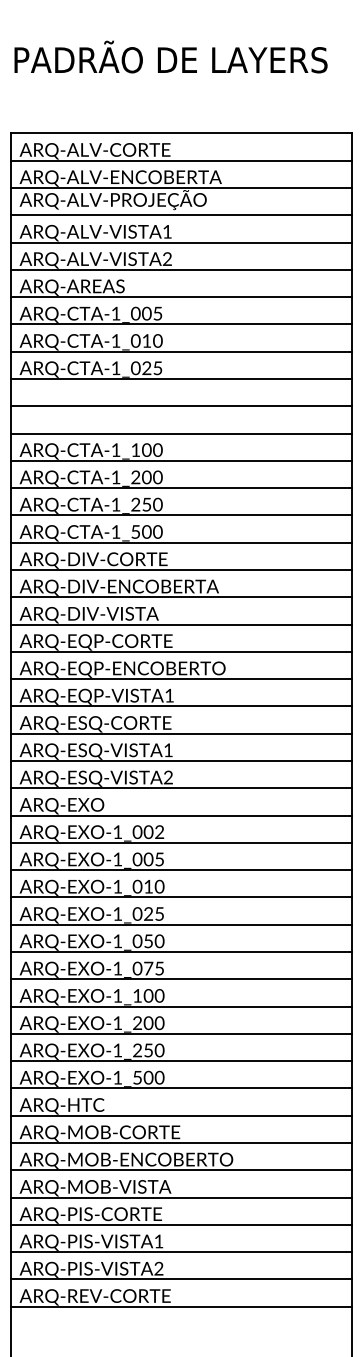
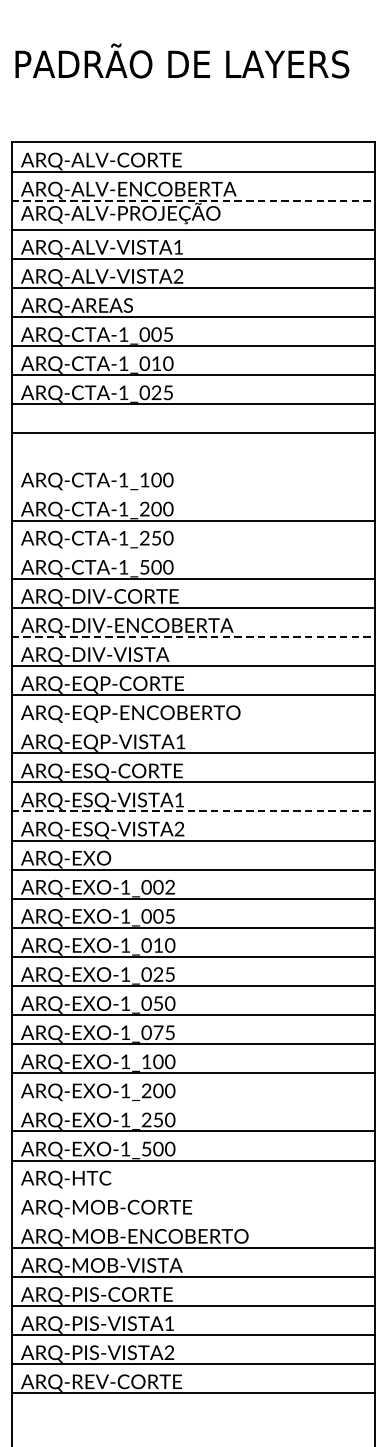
line: (181, 187) -> (193, 200), solid -> dashed
line: (181, 433) -> (193, 462), removed
line: (181, 460) -> (193, 491), removed
line: (181, 515) -> (193, 549), removed
line: (181, 597) -> (193, 637), solid -> dashed
line: (181, 679) -> (193, 724), removed
line: (181, 761) -> (193, 811), solid -> dashed
line: (181, 1033) -> (193, 1101), removed
line: (181, 1115) -> (193, 1189), removed
line: (181, 1143) -> (193, 1219), removed

